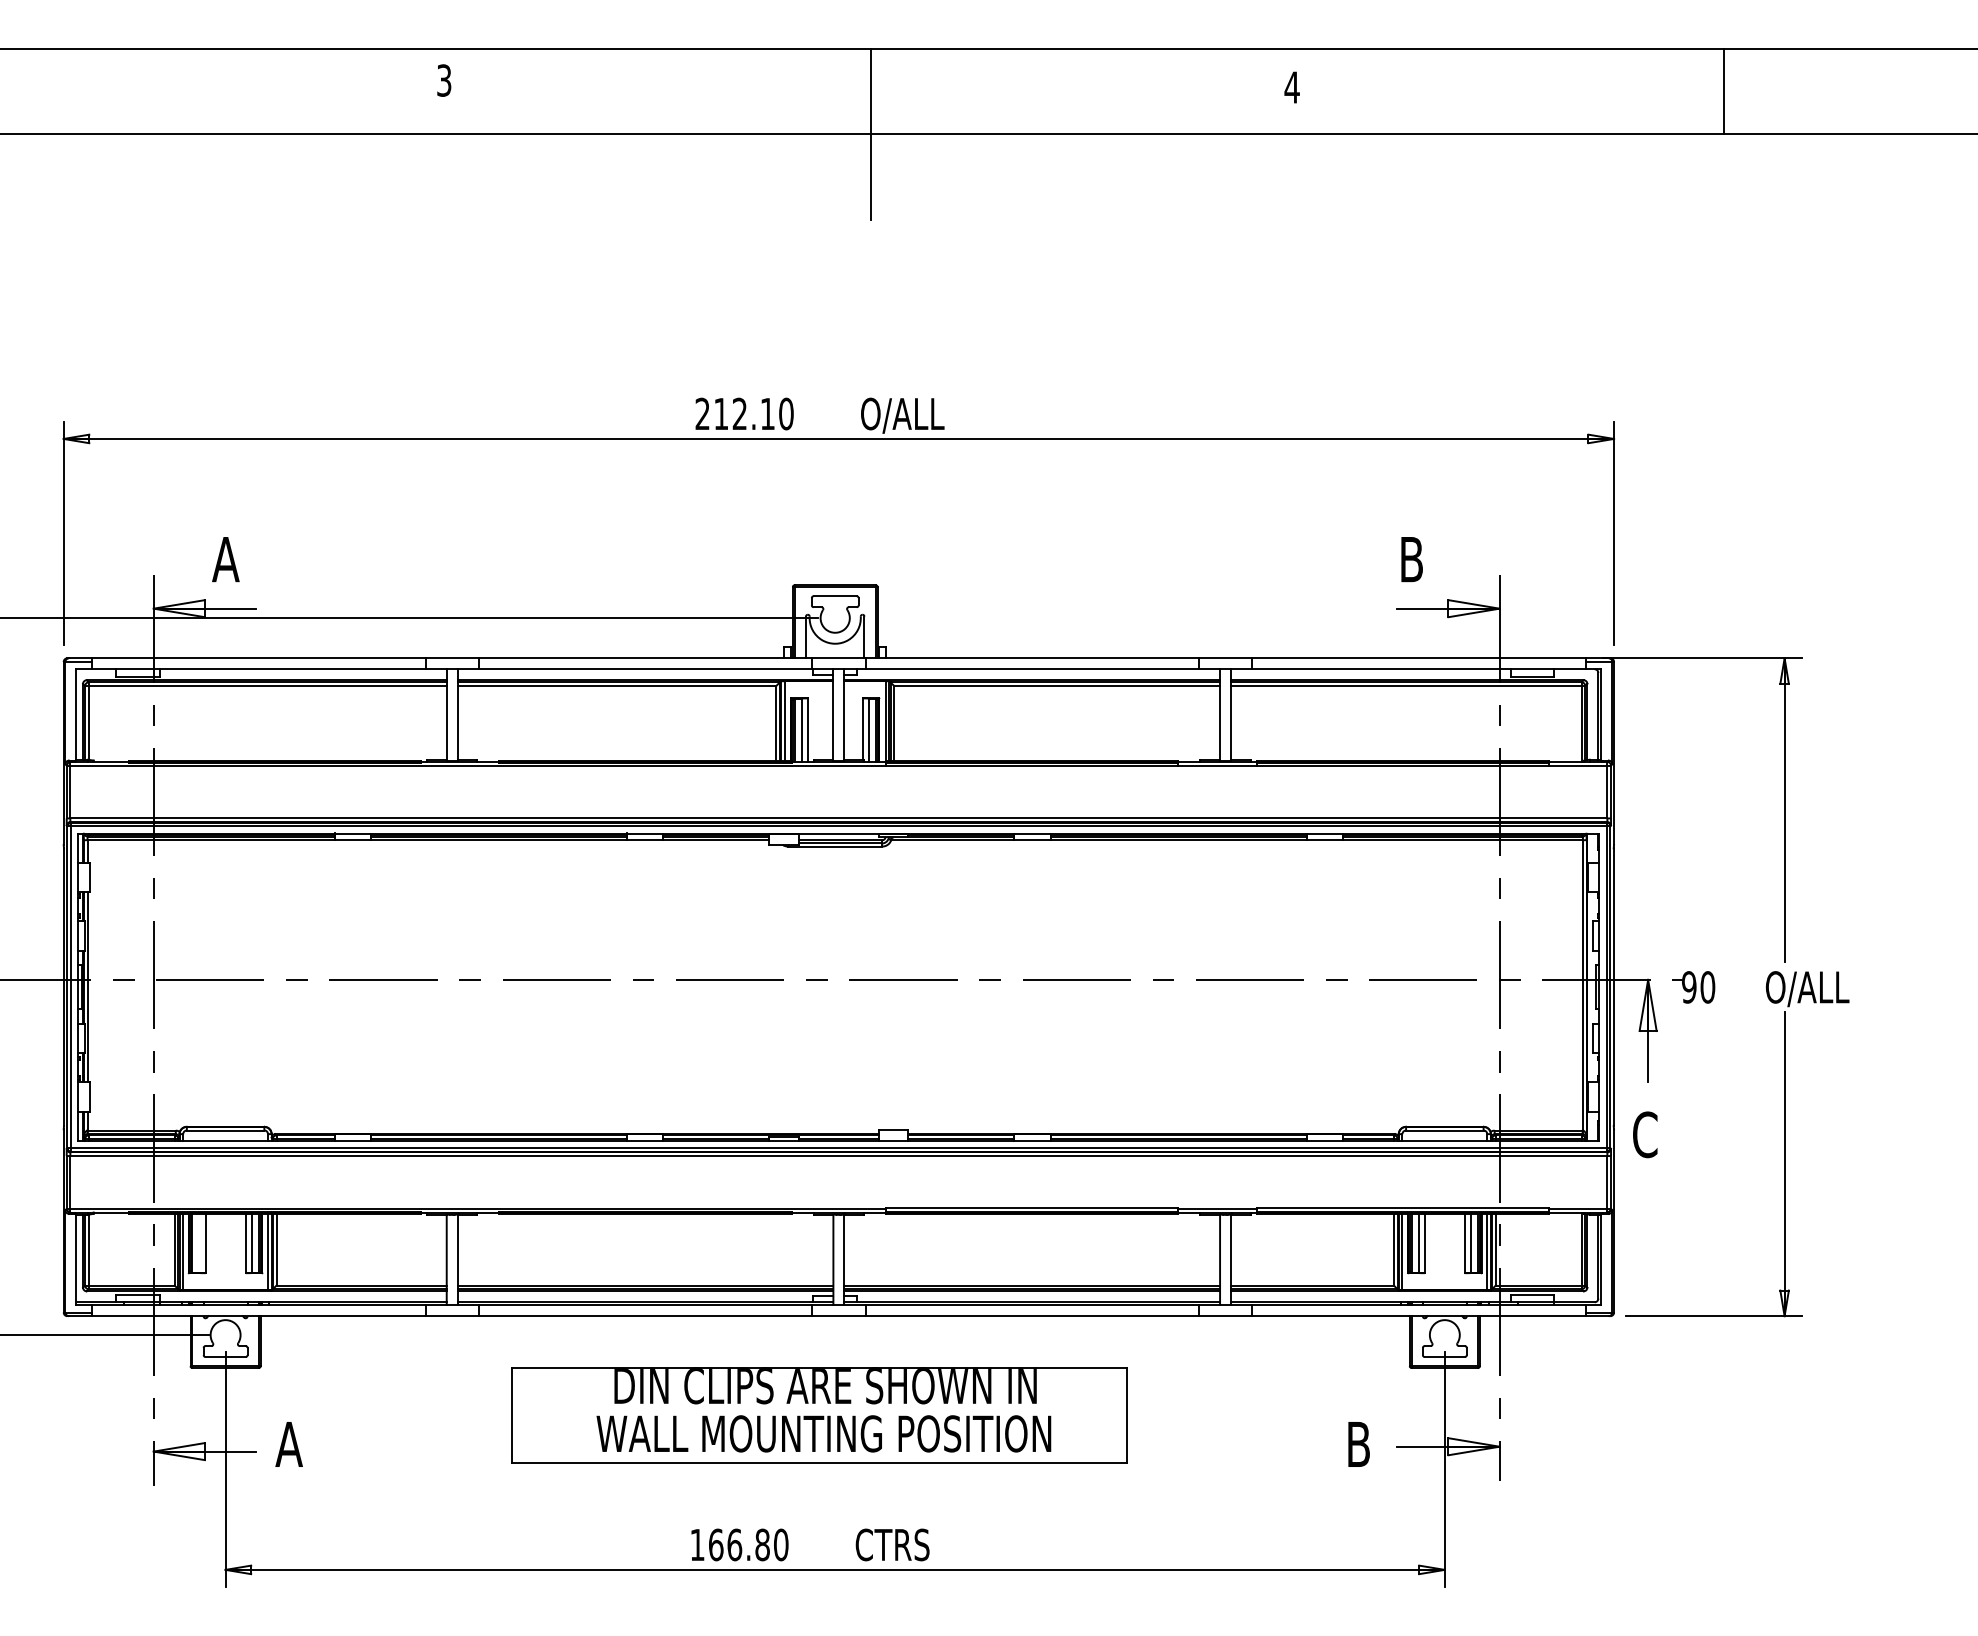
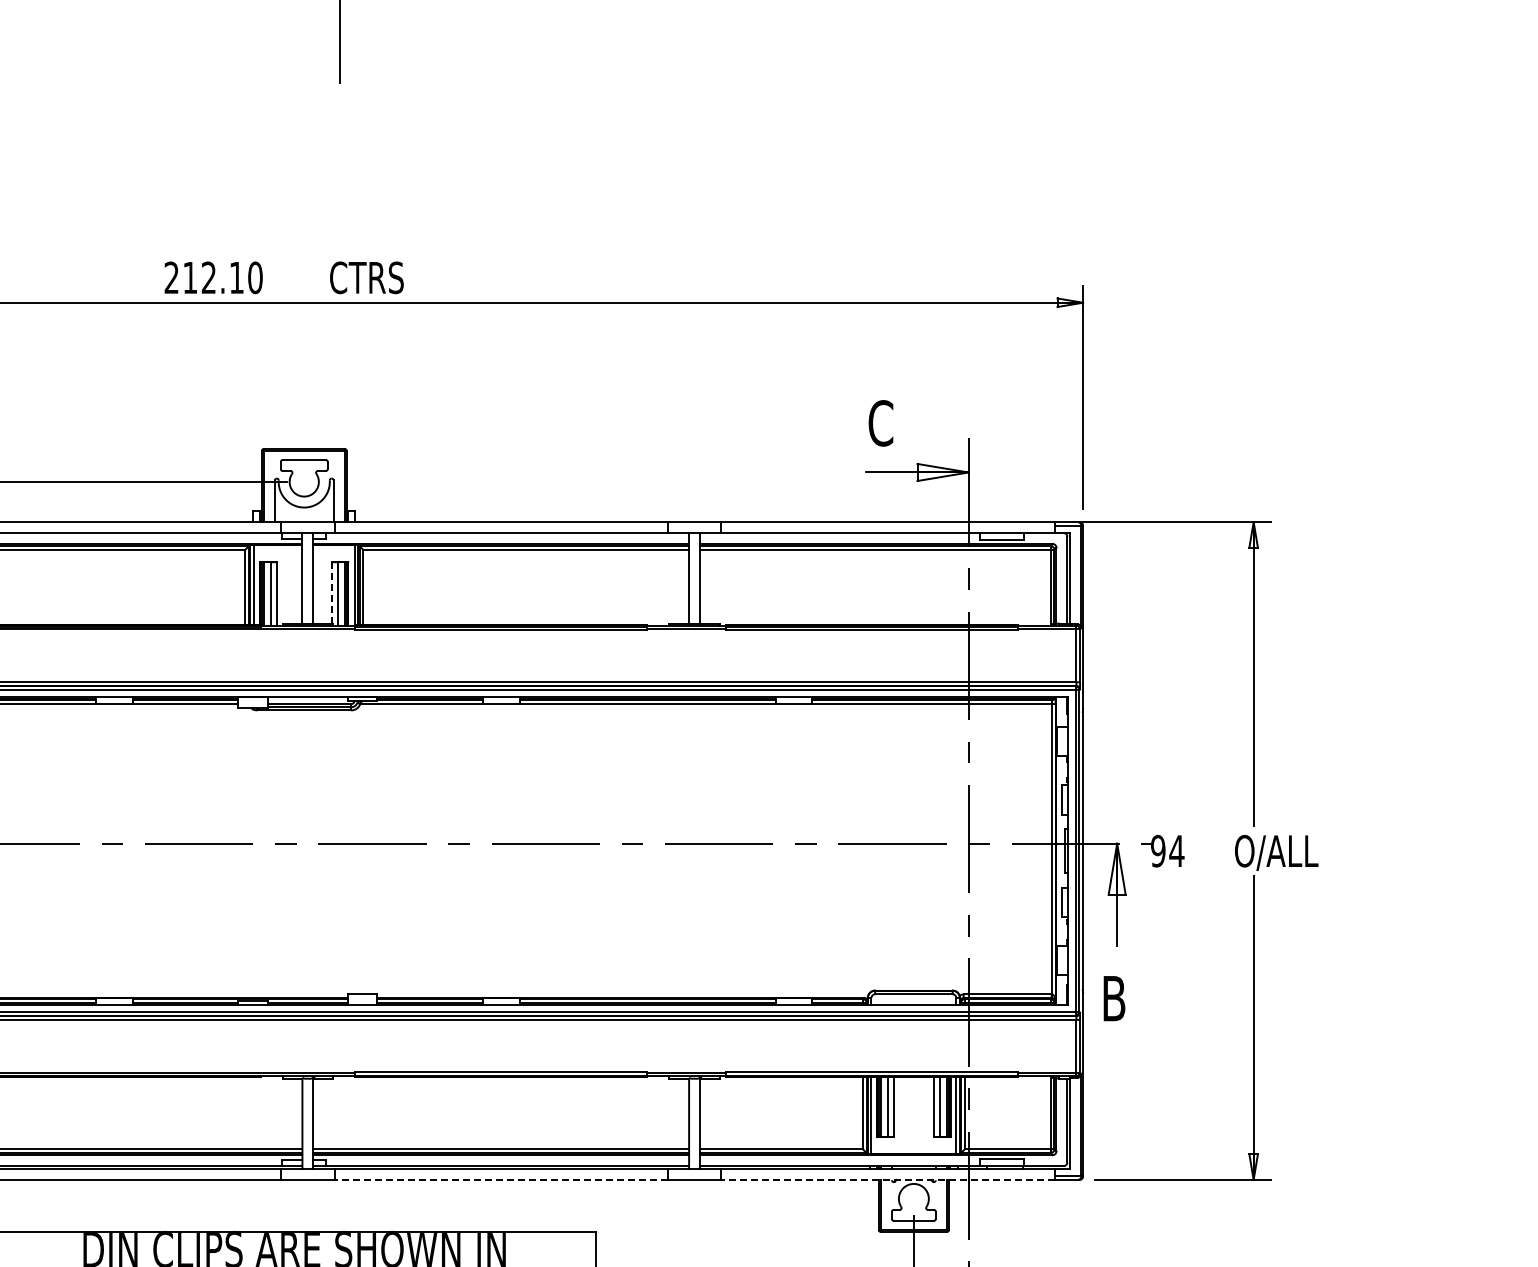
text: (904, 415) -> (373, 279), O/ALL -> CTRS
text: (1411, 559) -> (880, 423), B -> C
line: (862, 729) -> (331, 593), solid -> dashed
text: (1707, 987) -> (1176, 851), 90 -> 94
text: (1645, 1134) -> (1114, 998), C -> B
line: (1032, 1316) -> (501, 1180), solid -> dashed
line: (1418, 1316) -> (887, 1180), solid -> dashed

